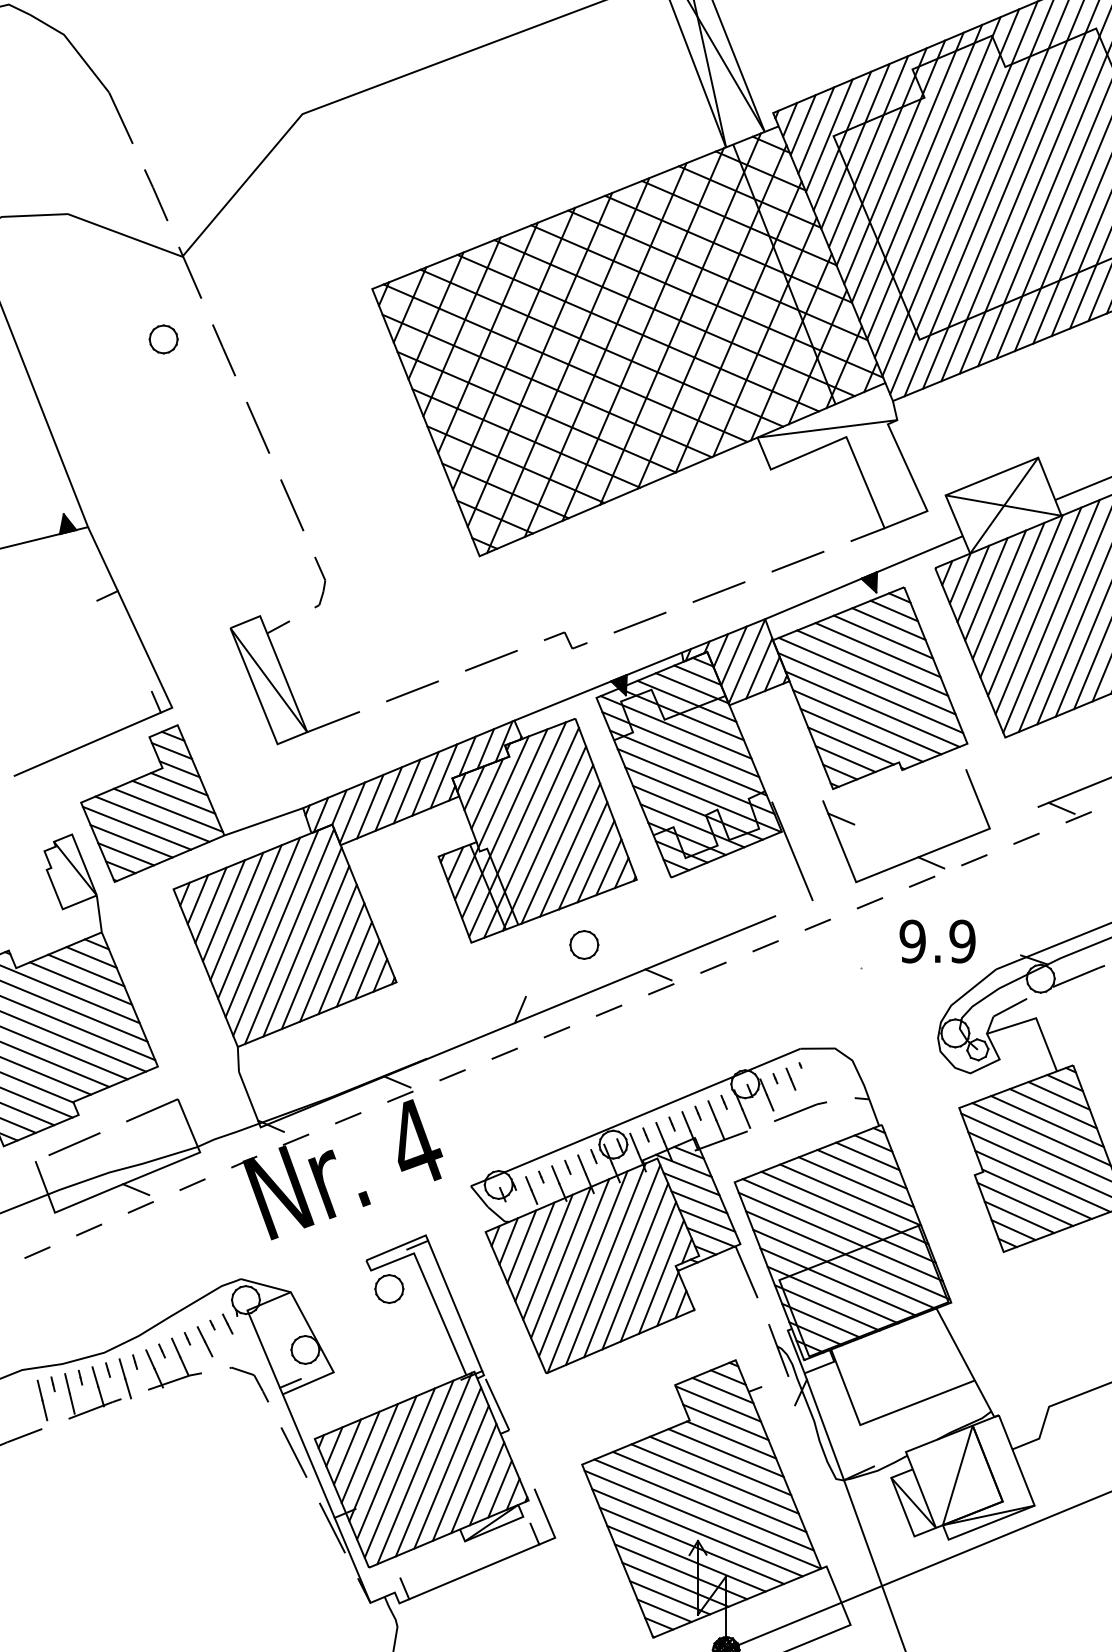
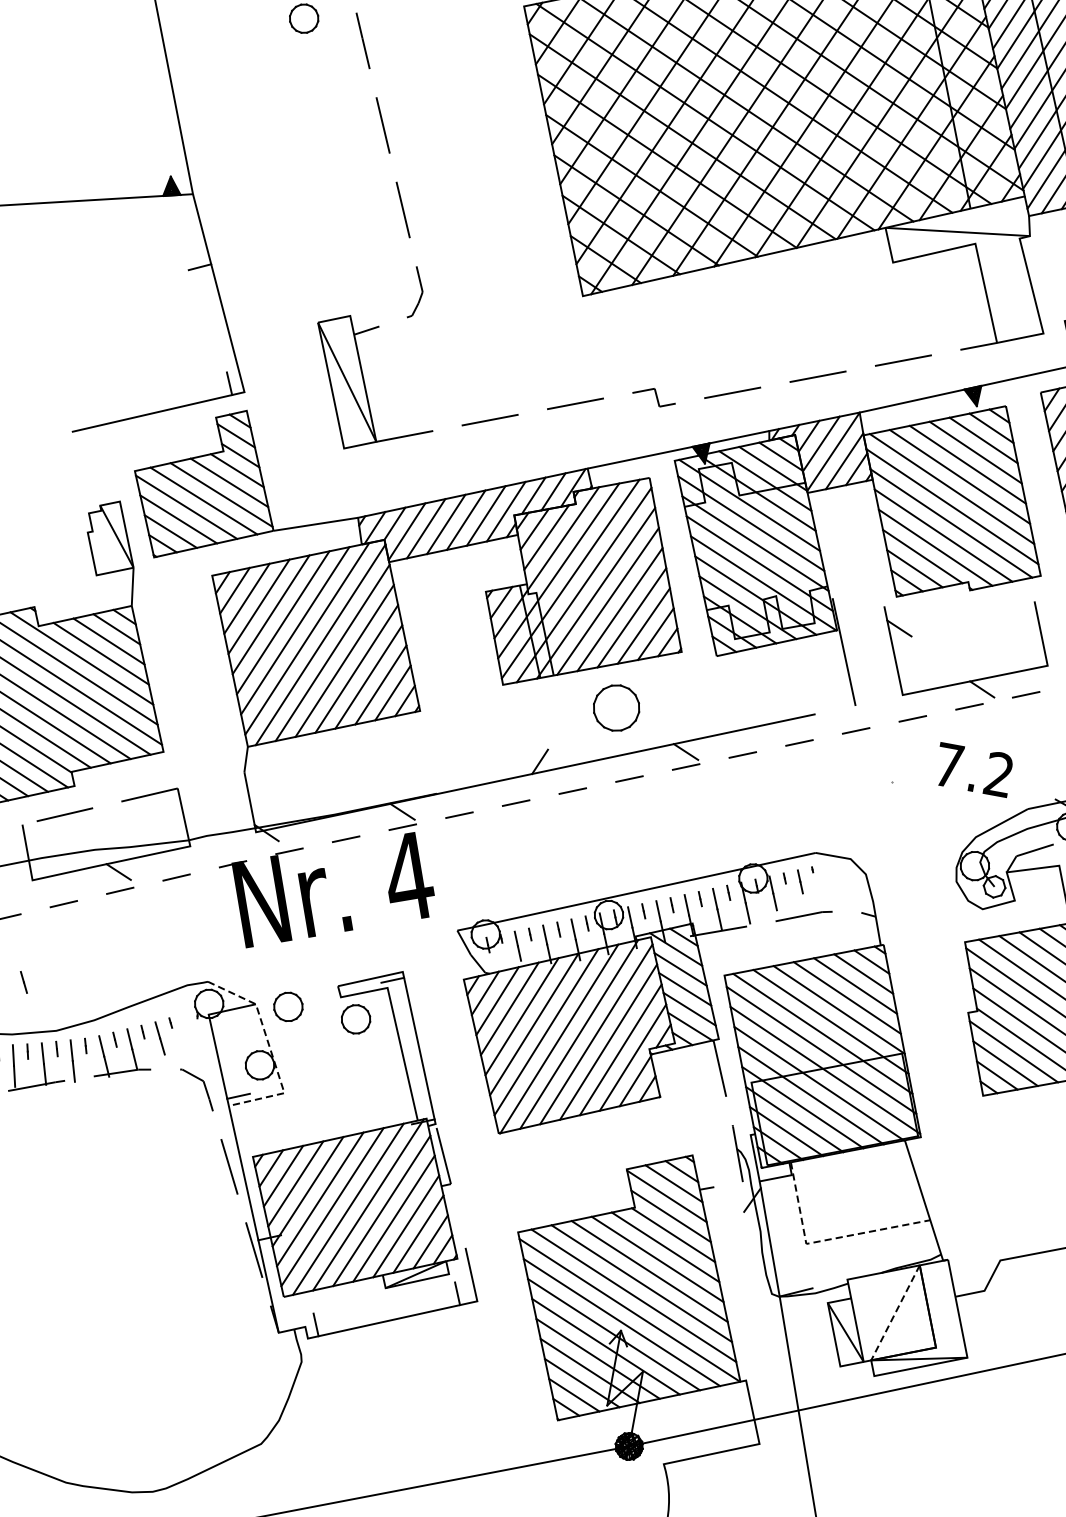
text: (937, 941) -> (973, 770), 9.9 -> 7.2
part: (584, 944) -> (616, 707), size x1.6
part: (322, 1288) -> (288, 1006), added
line: (227, 1323) -> (23, 981), moved
line: (313, 1334) -> (271, 1051), solid -> dashed
line: (879, 1417) -> (827, 1239), solid -> dashed
line: (957, 1475) -> (895, 1312), solid -> dashed

